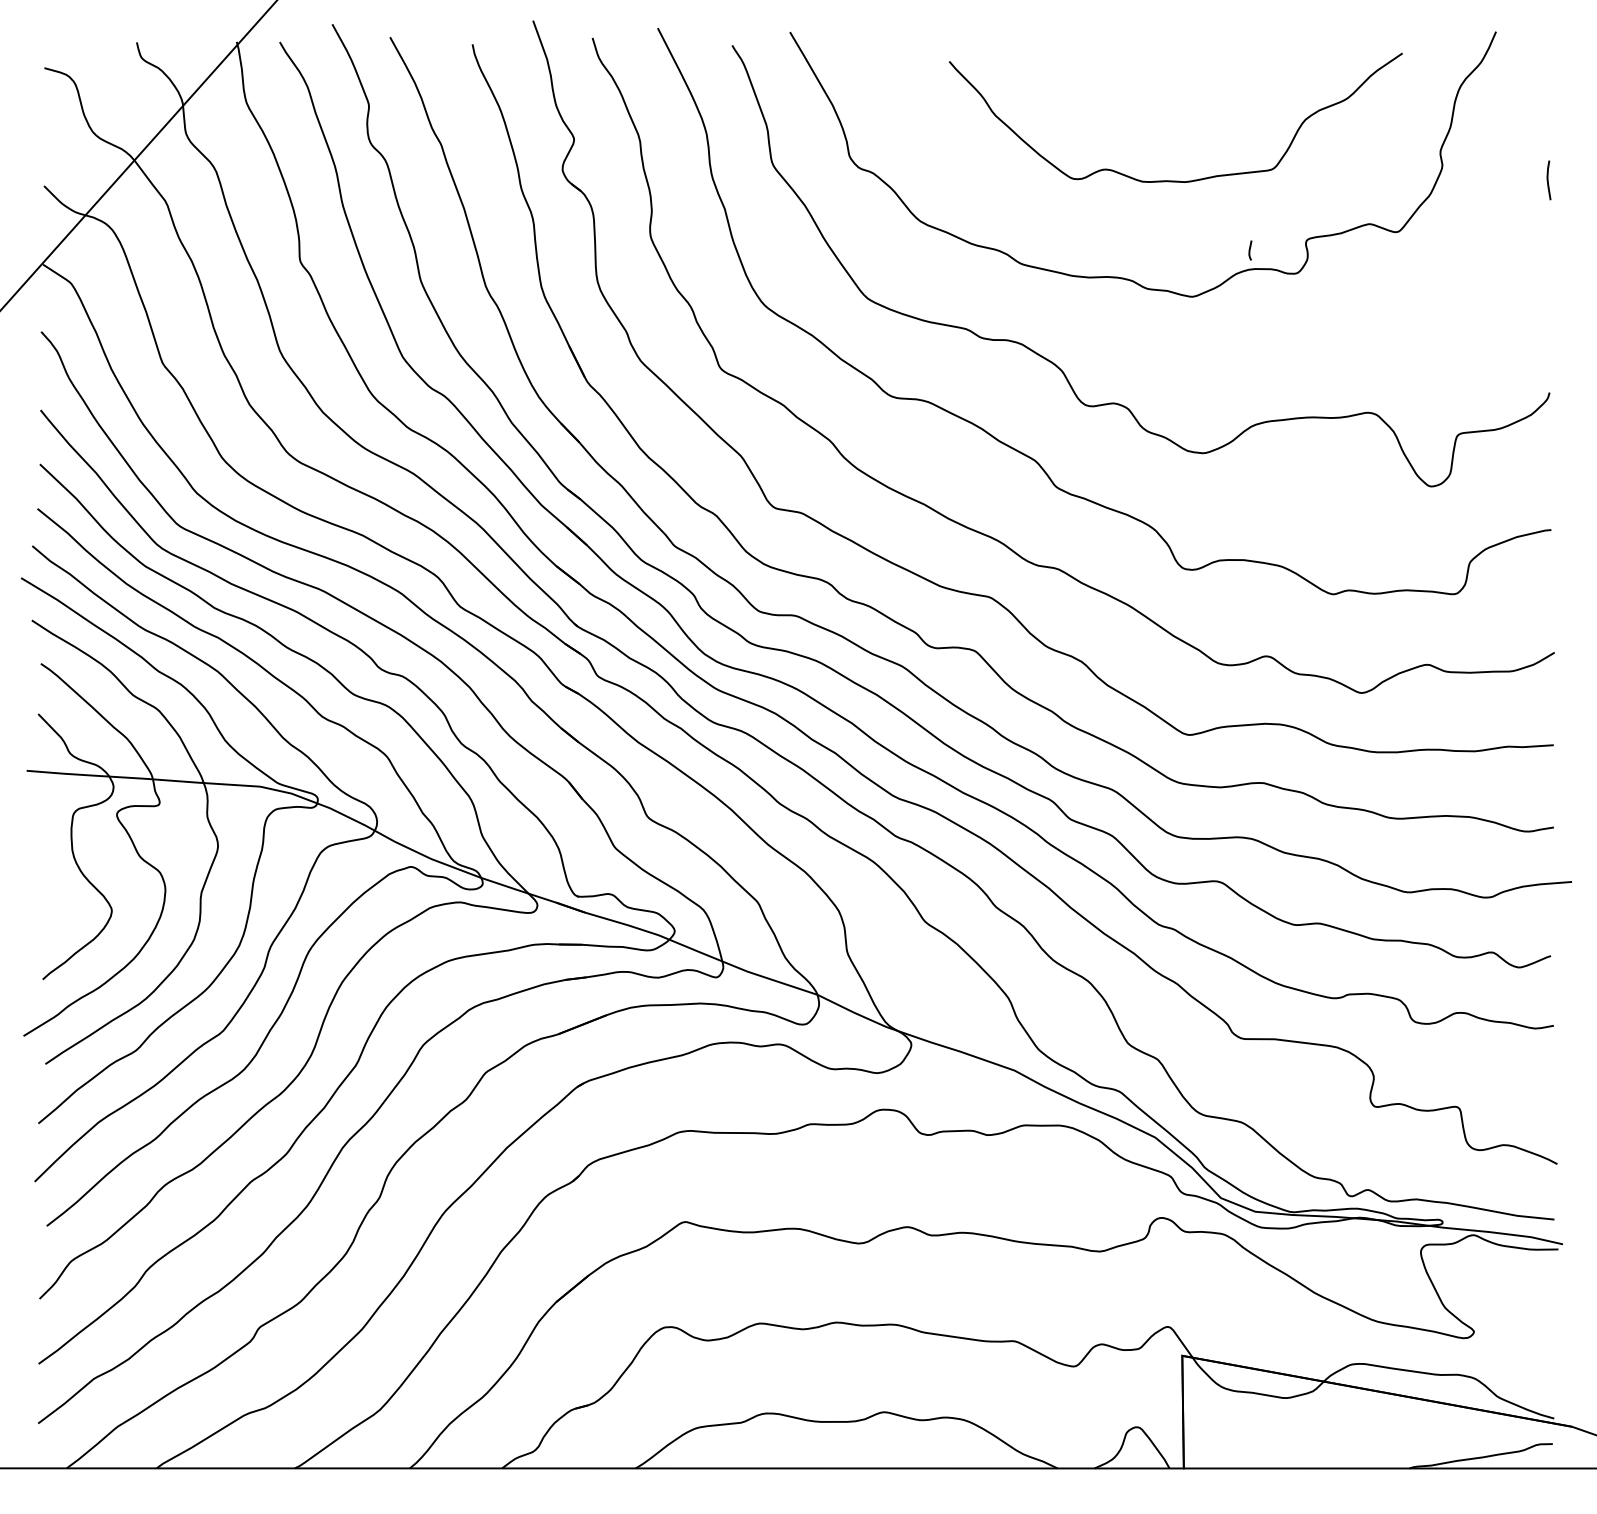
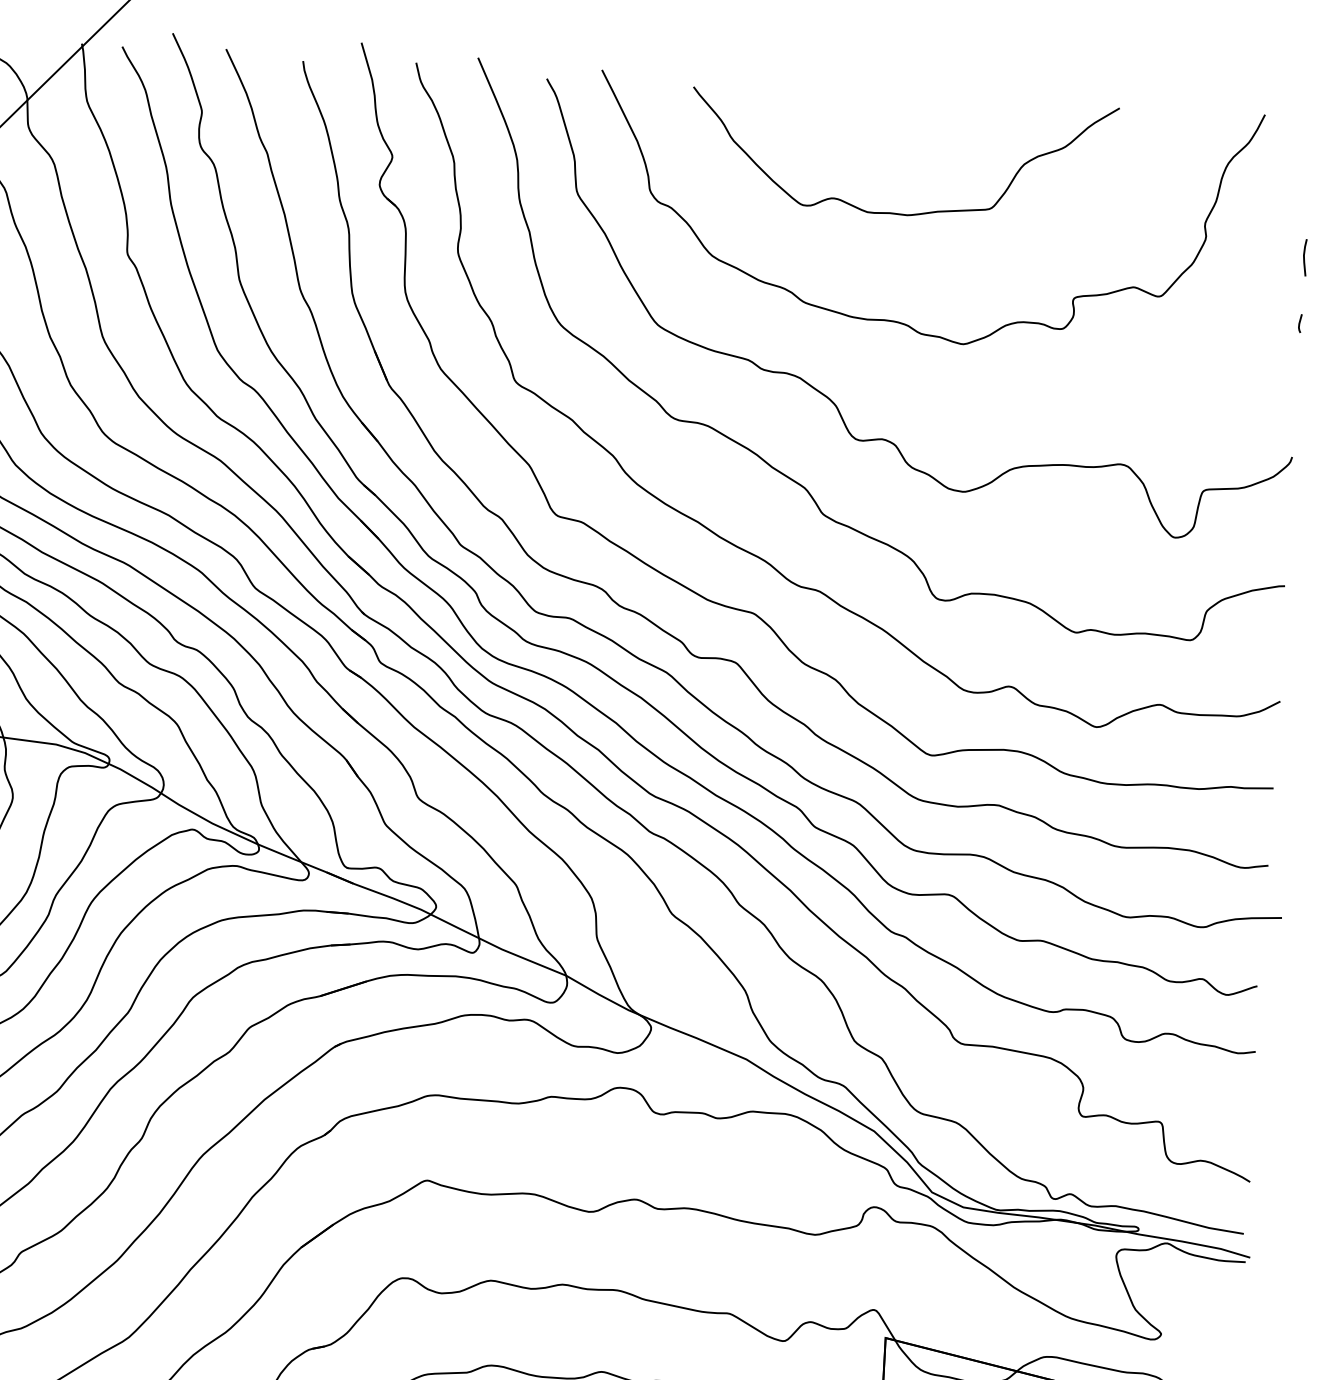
curve: (1175, 180) -> (898, 213), moved
line: (1250, 250) -> (1300, 323), moved

